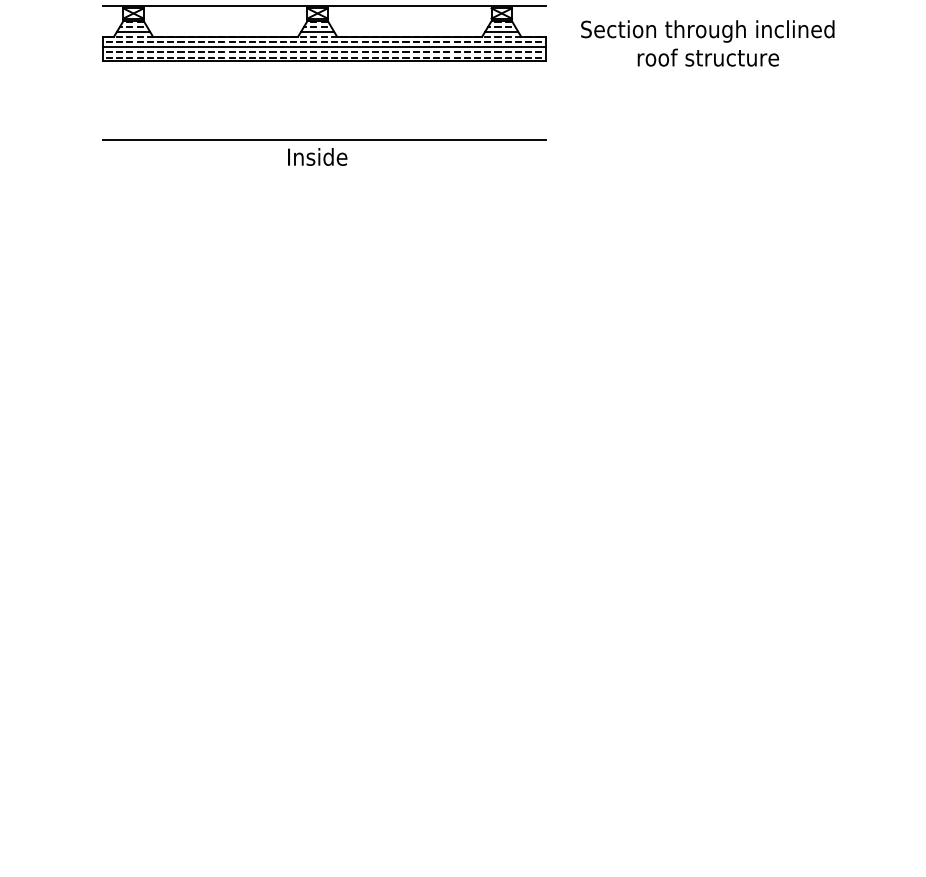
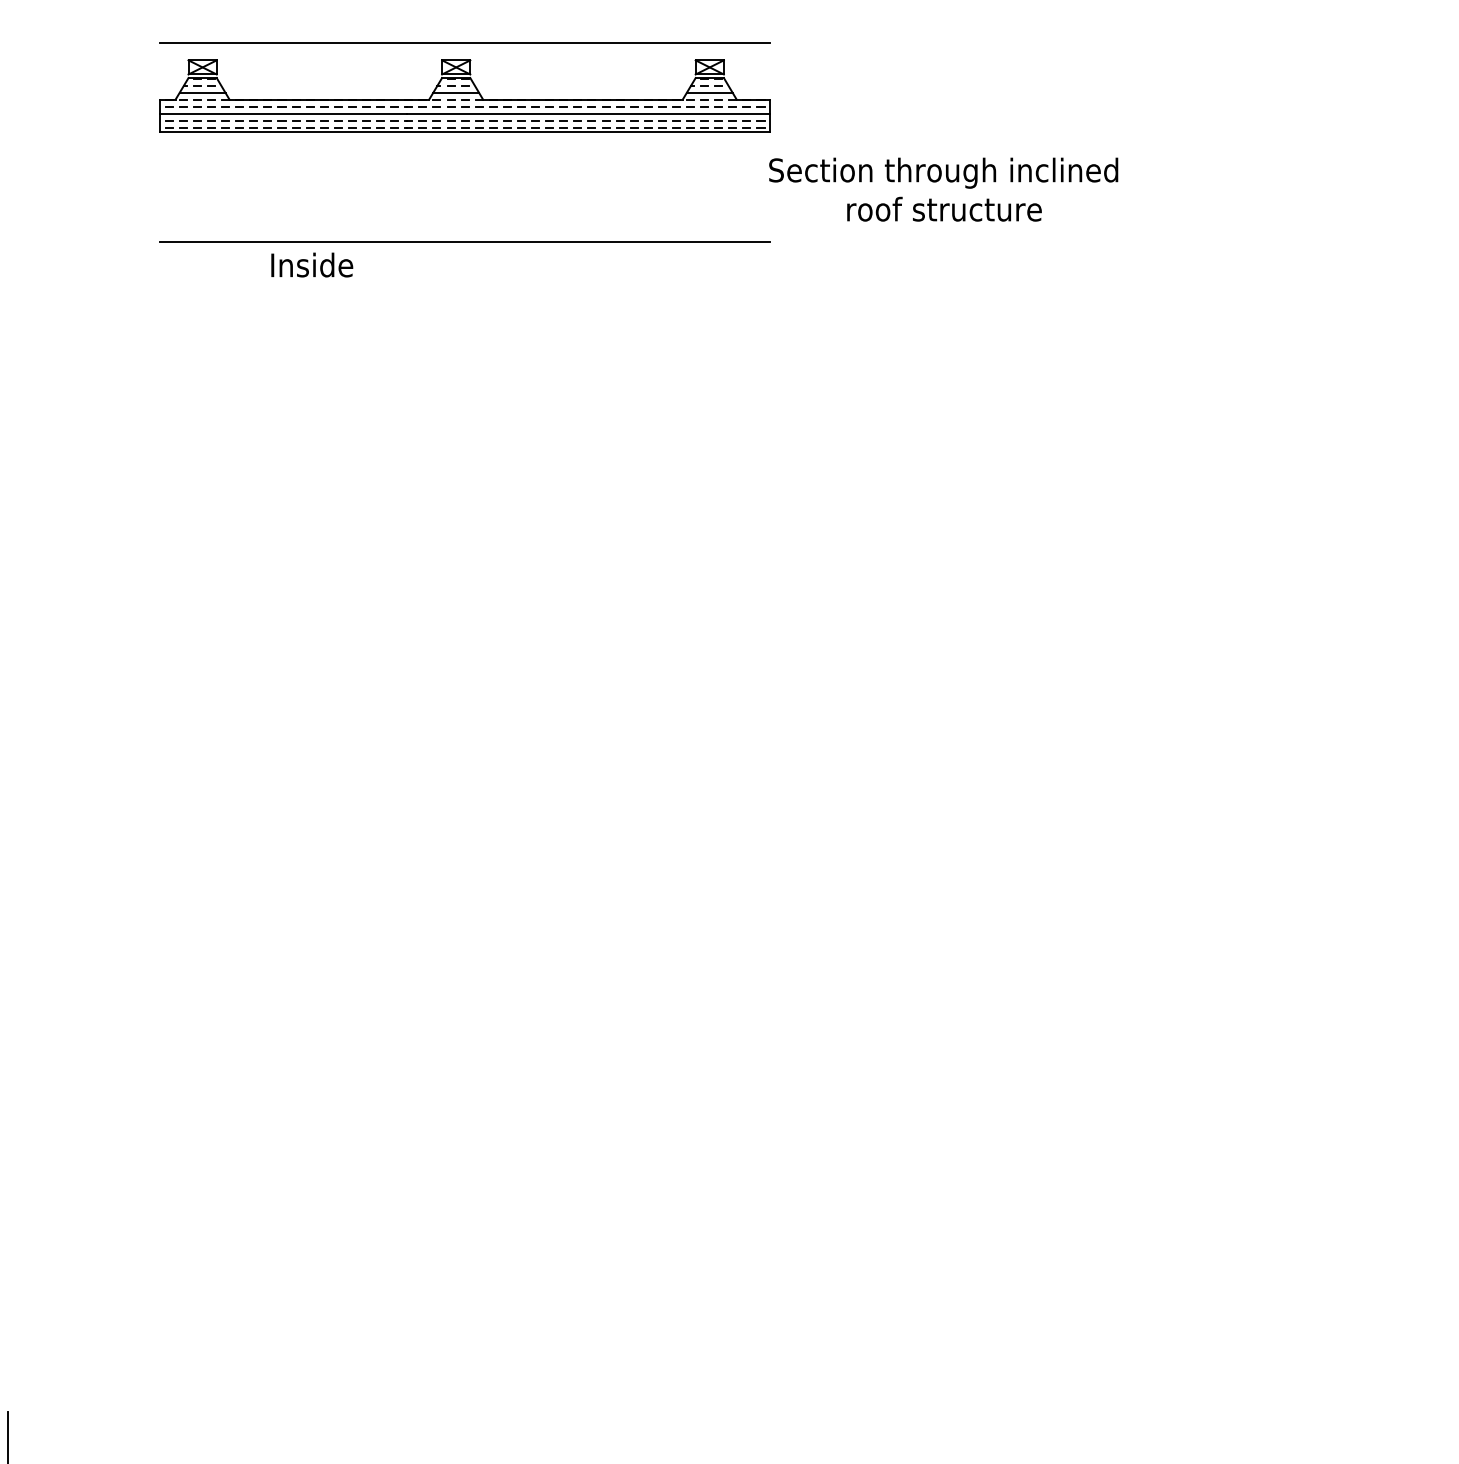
line: (323, 6) -> (464, 57), removed
text: (707, 43) -> (943, 189), moved
text: (317, 156) -> (312, 264), moved

